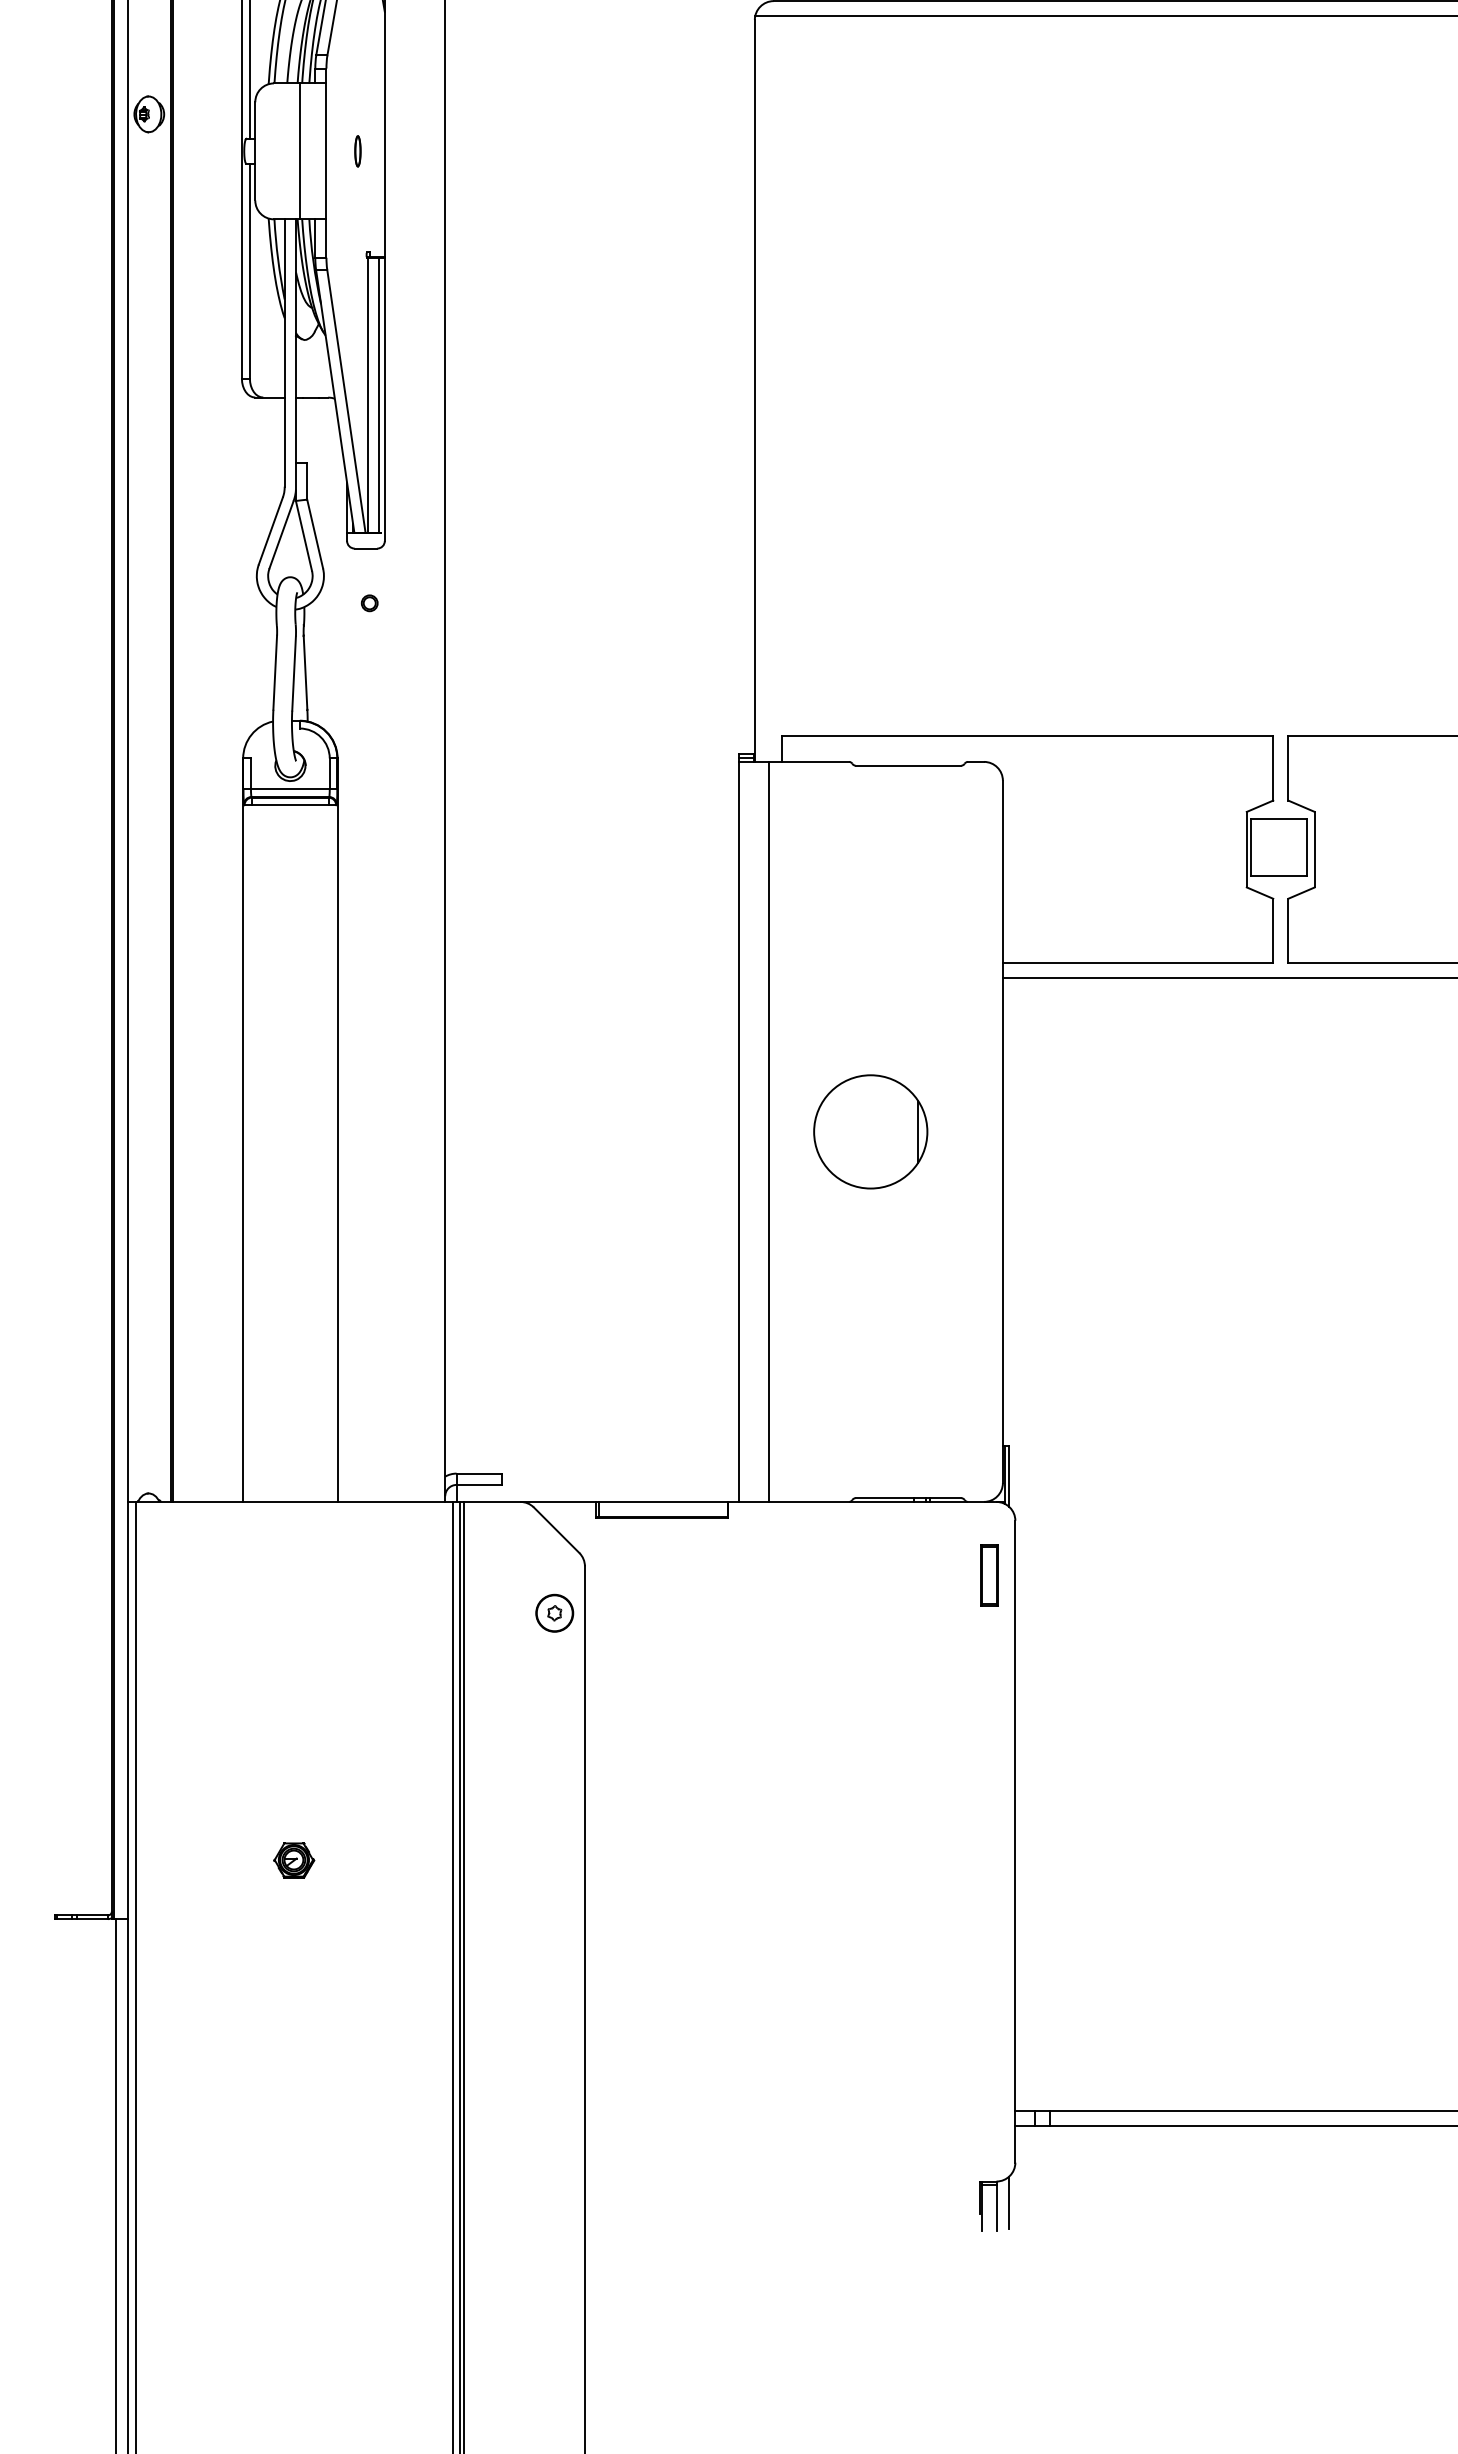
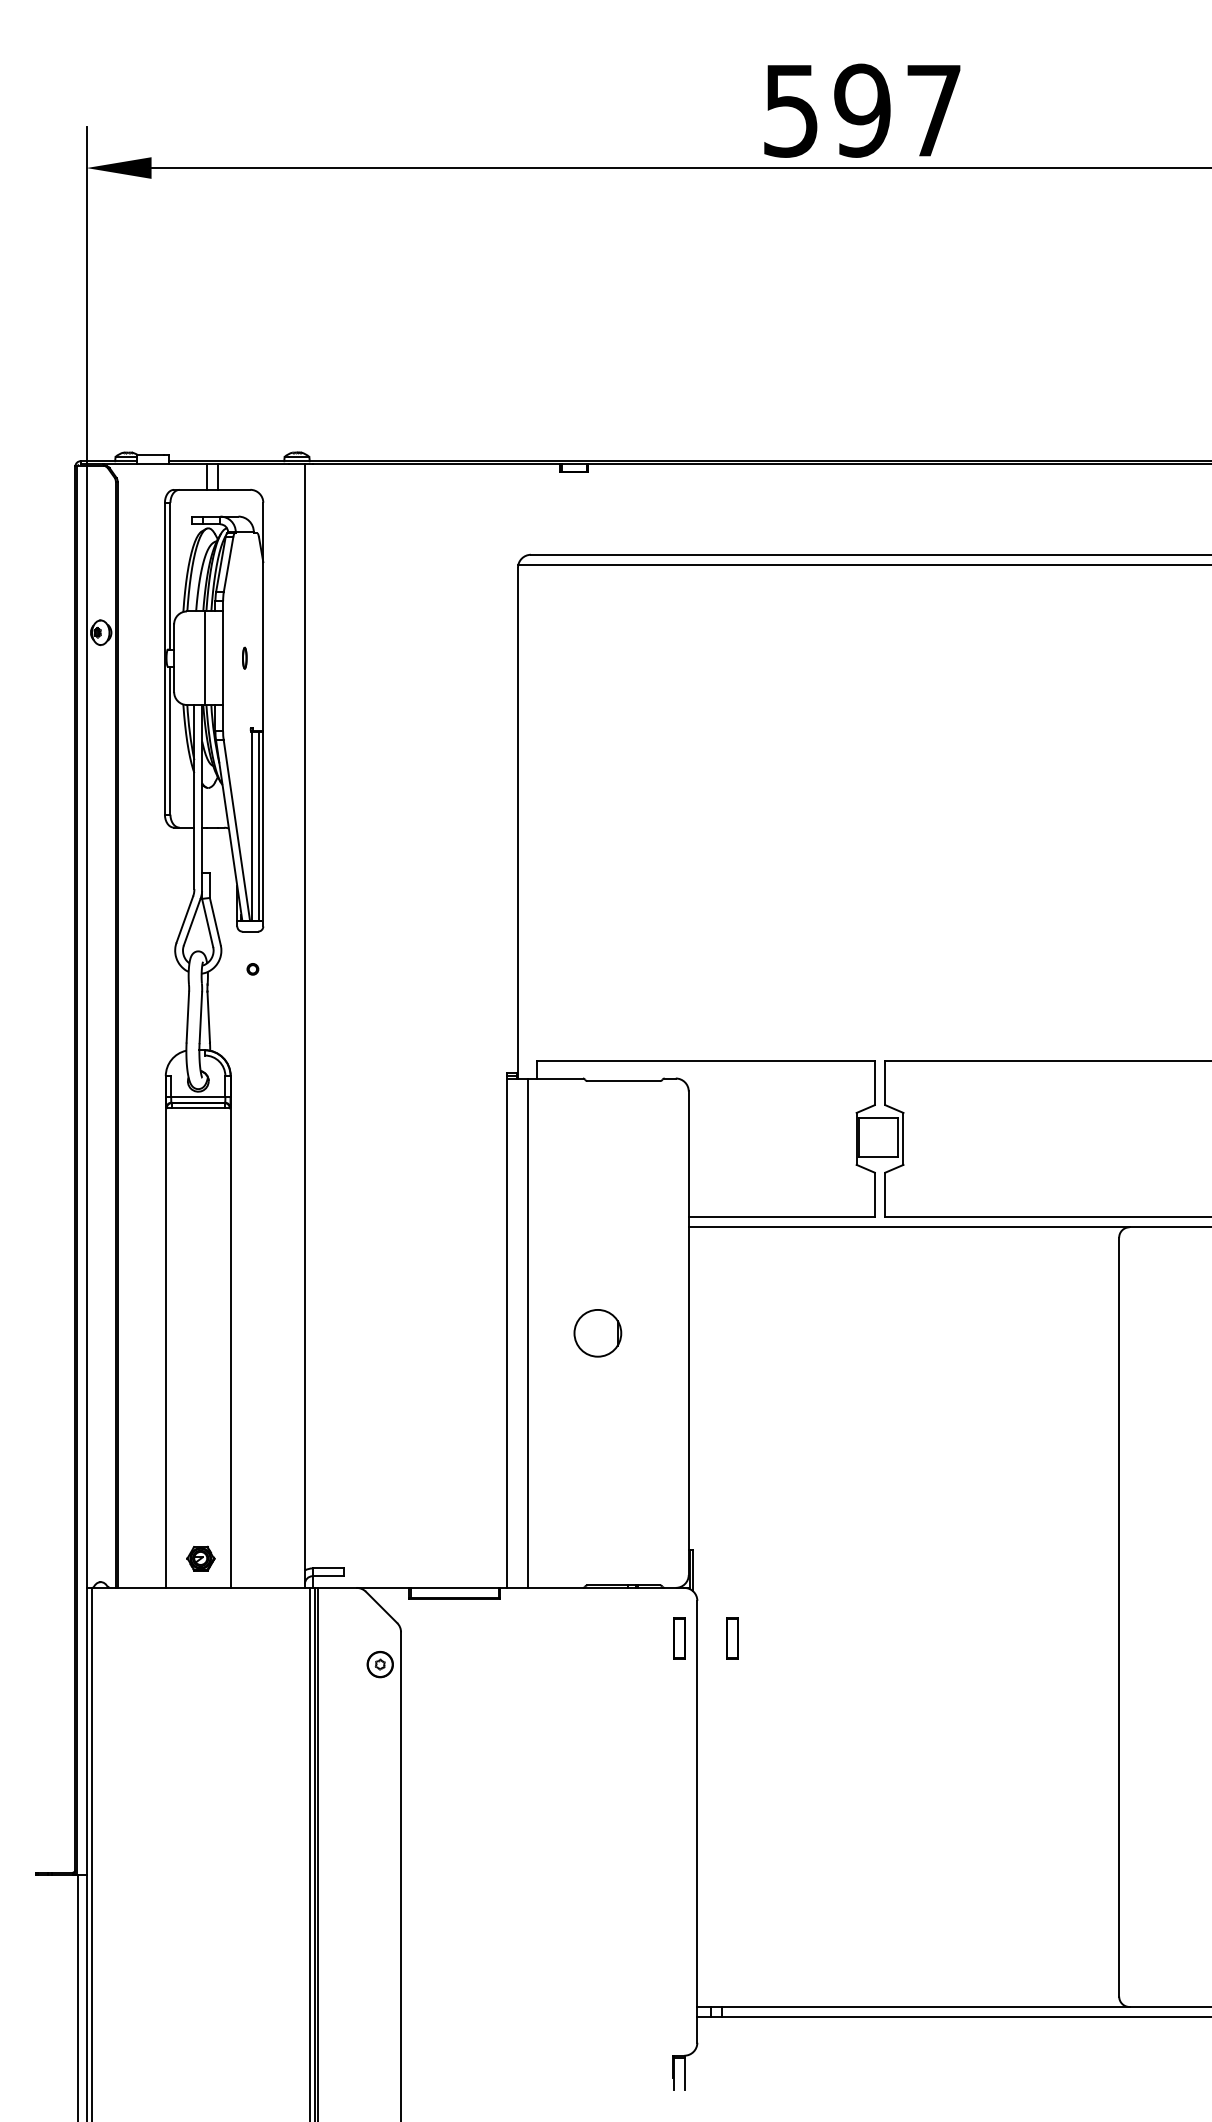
part: (870, 1132) -> (597, 1333), size x0.6
part: (1066, 1575) -> (732, 1638), added
part: (293, 1860) -> (200, 1558), moved
line: (1008, 2202) -> (692, 2070), removed

